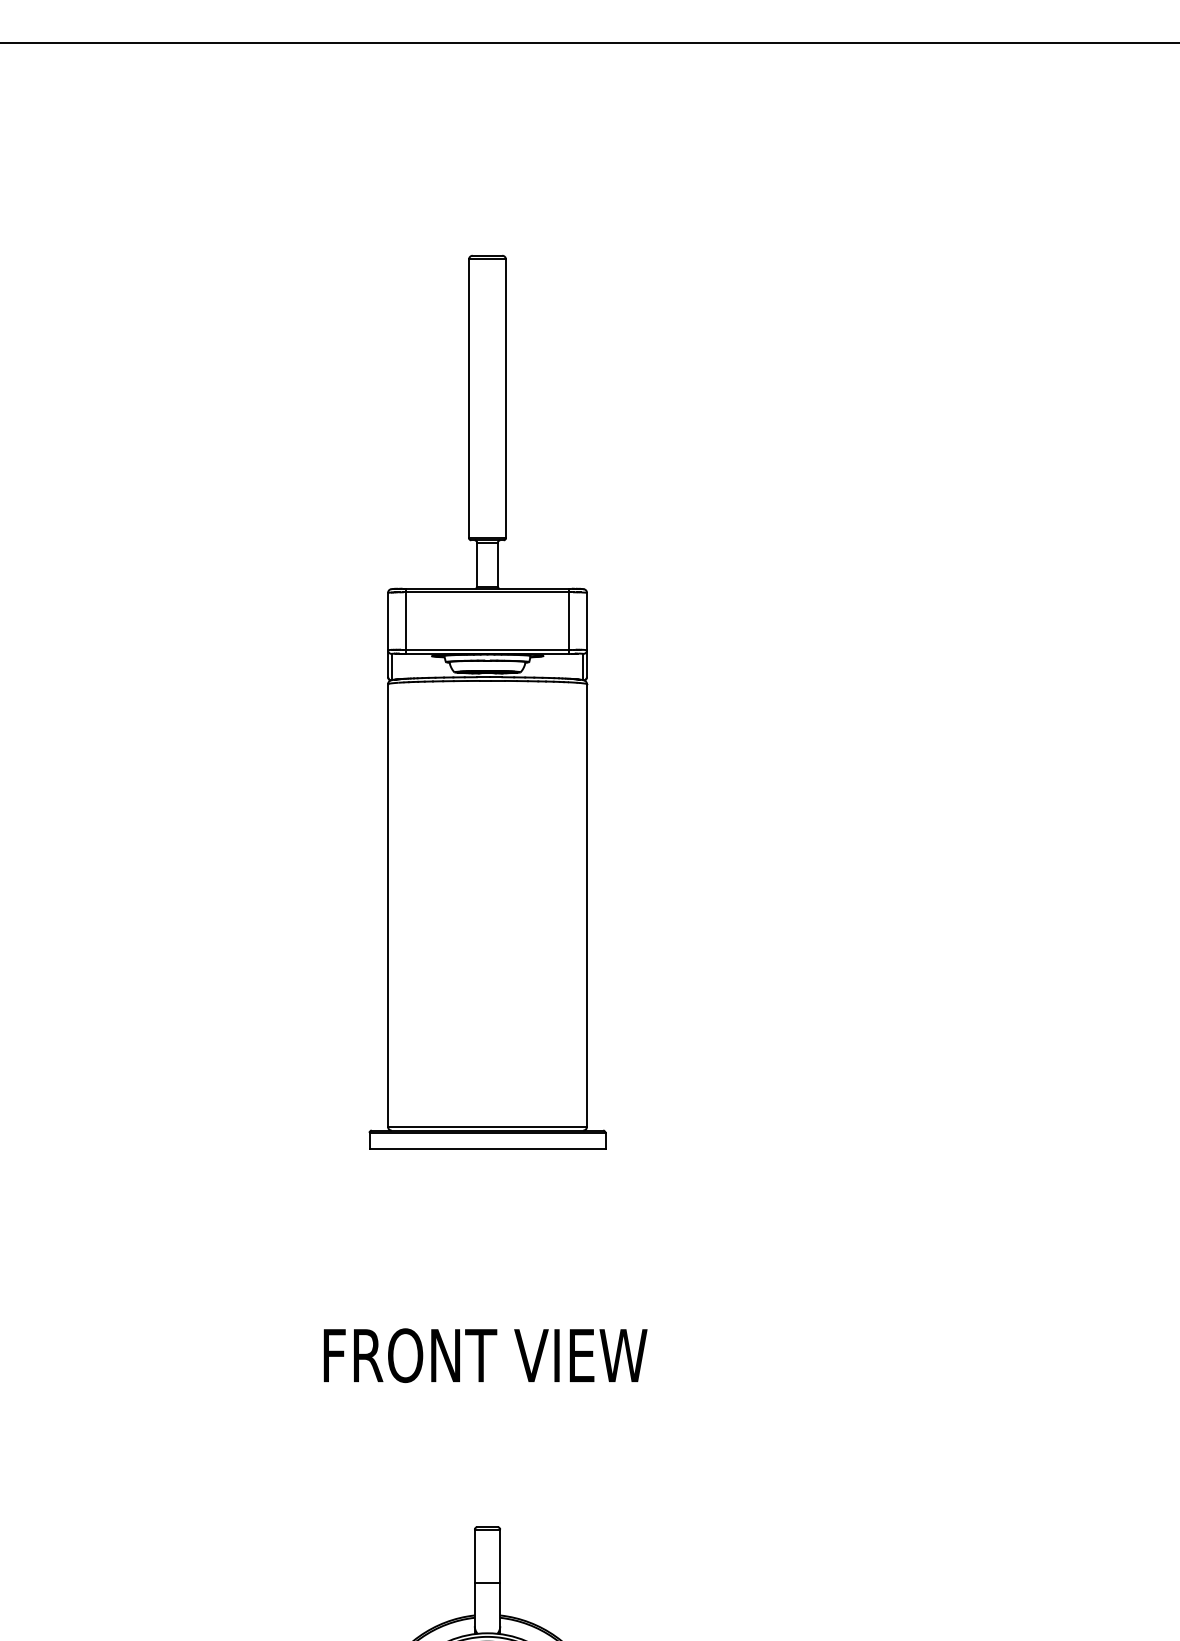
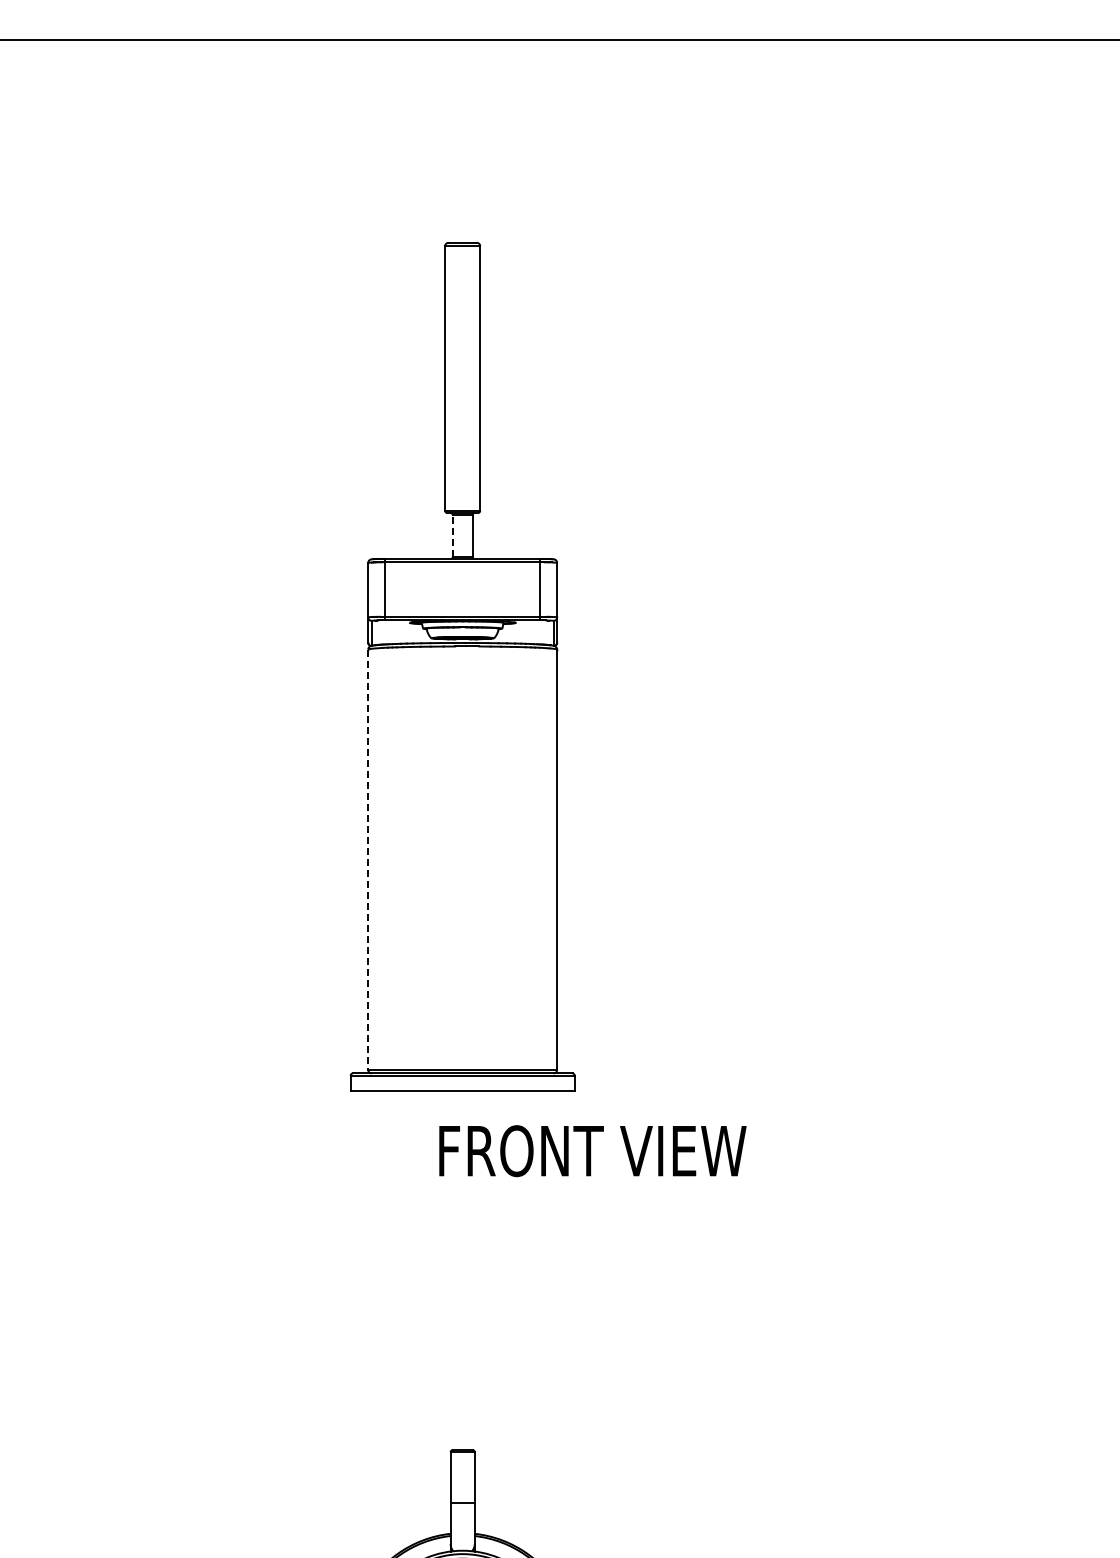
line: (476, 565) -> (452, 536), solid -> dashed
line: (388, 906) -> (368, 860), solid -> dashed
text: (485, 1356) -> (592, 1151), moved

